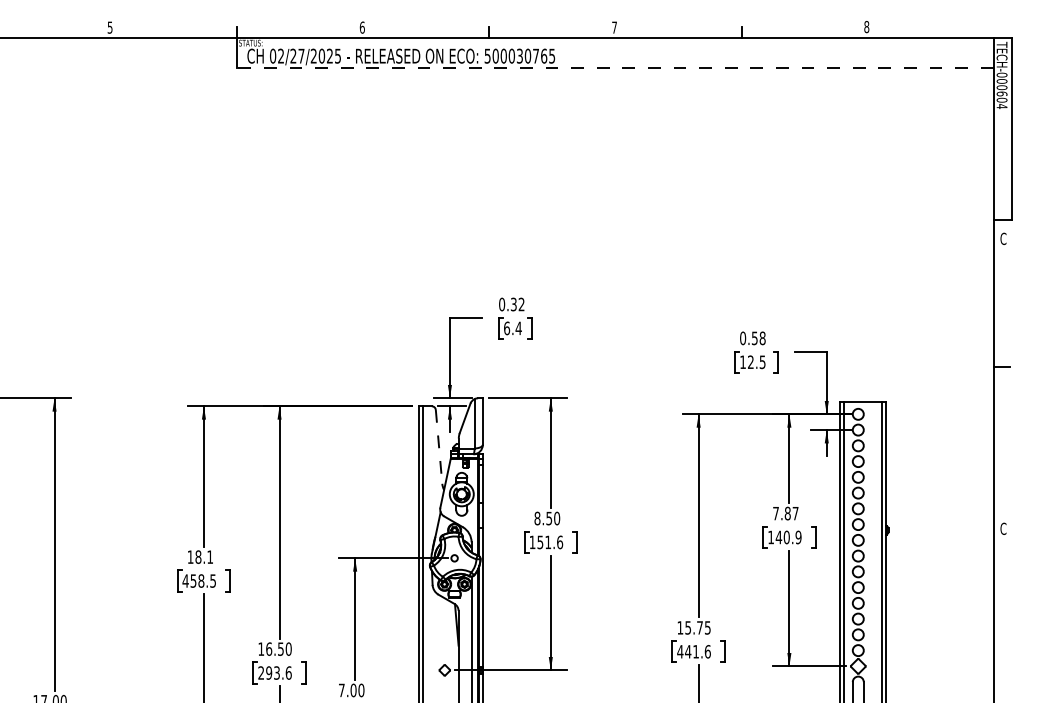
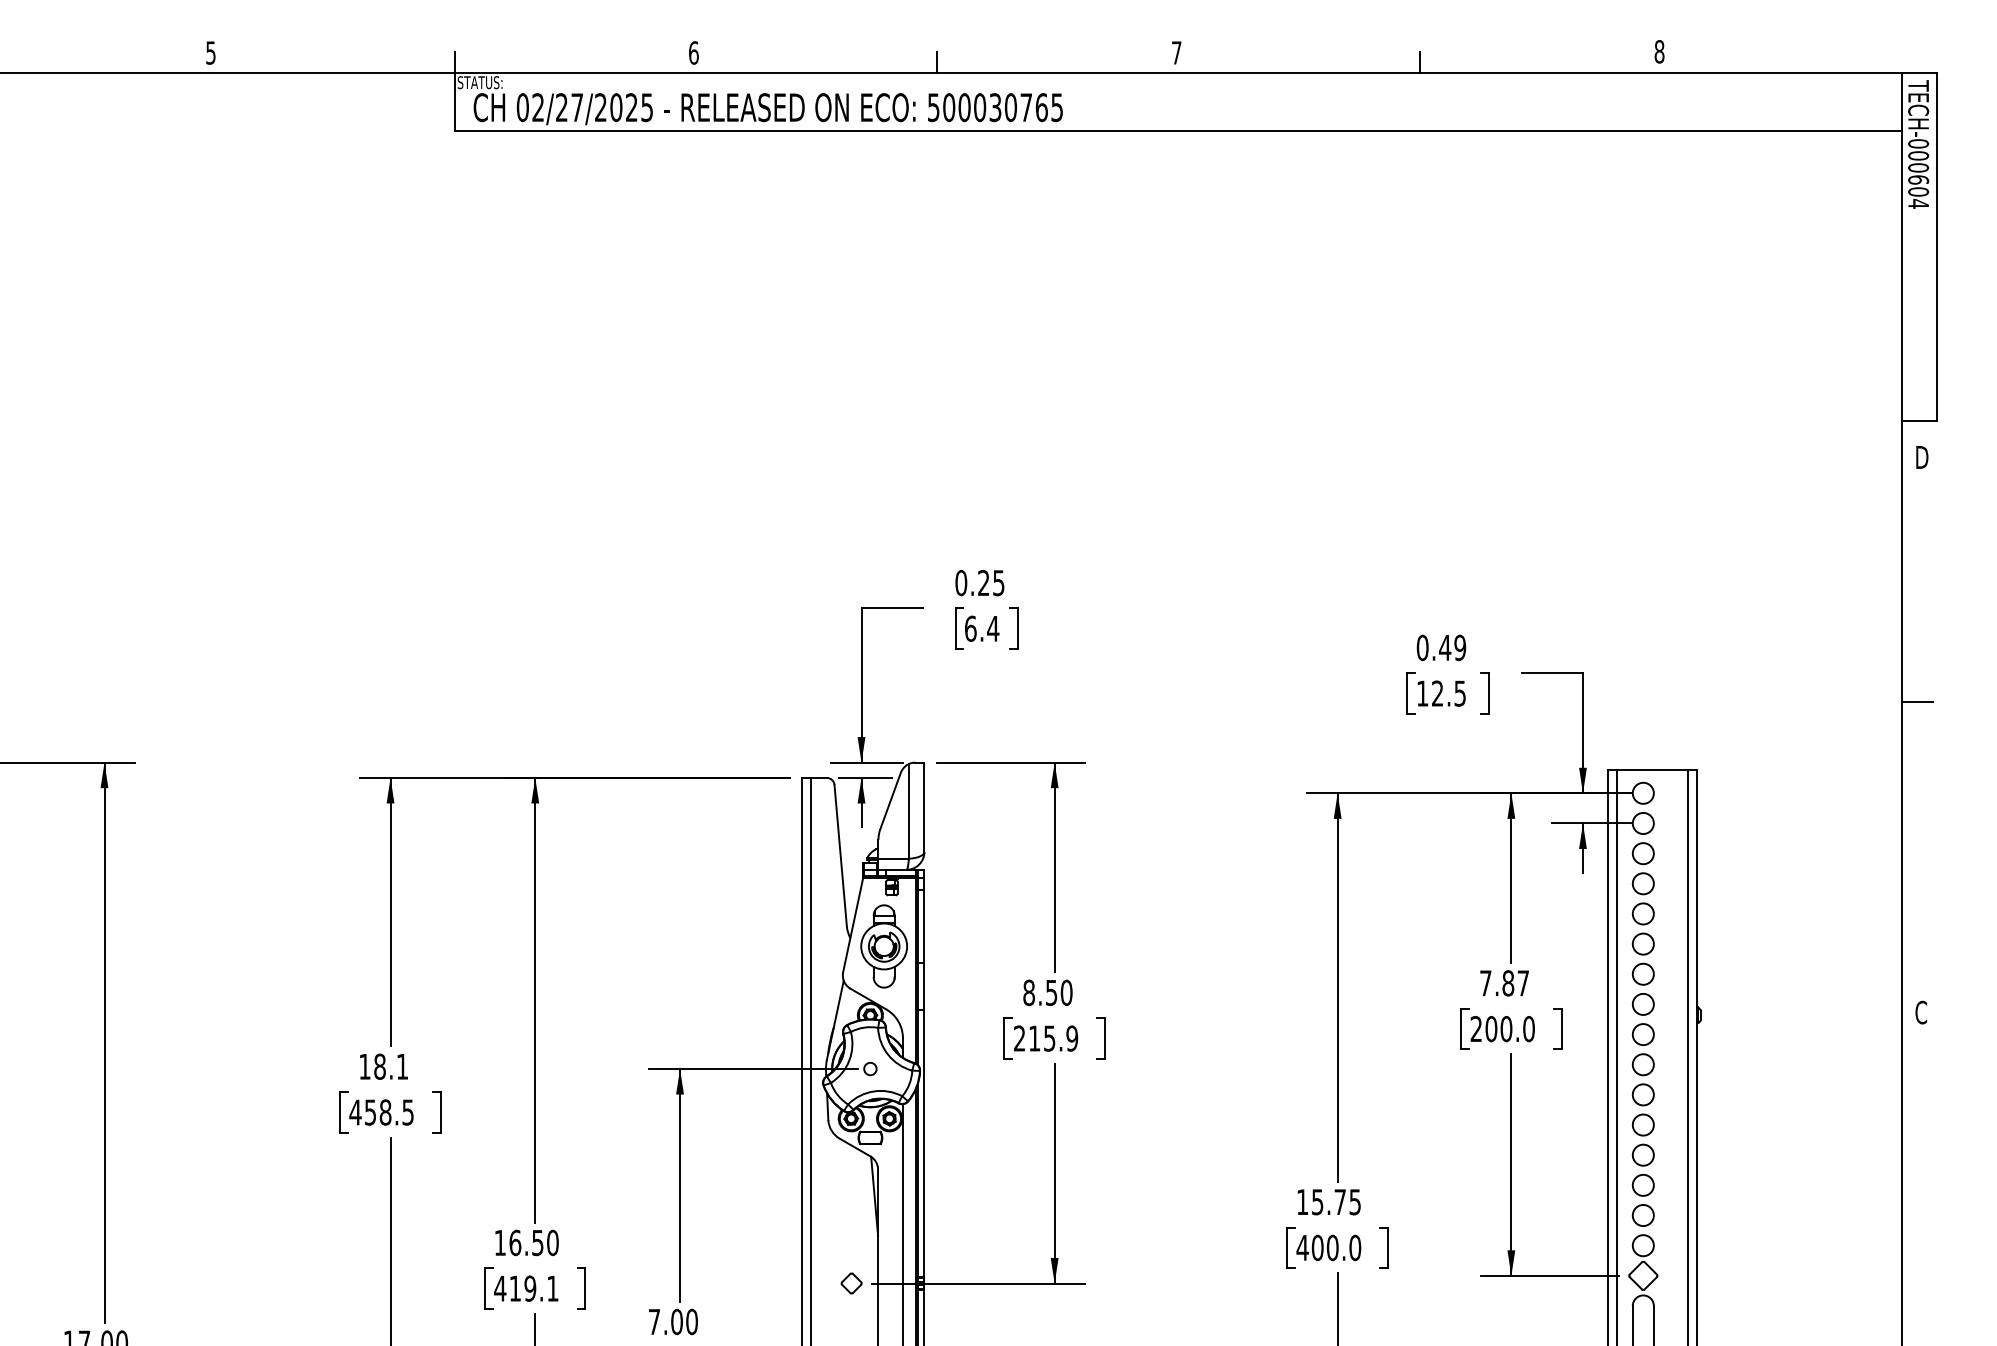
line: (615, 68) -> (1178, 131), dashed -> solid
text: (1003, 238) -> (1921, 456), C -> D
text: (517, 304) -> (990, 583), 0.32 -> 0.25
text: (758, 338) -> (1452, 648), 0.58 -> 0.49
line: (439, 447) -> (841, 856), dashed -> solid
text: (784, 537) -> (1502, 1029), 140.9 -> 200.0
text: (546, 542) -> (1046, 1038), 151.6 -> 215.9
text: (697, 651) -> (1335, 1247), 441.6 -> 400.0
text: (274, 672) -> (525, 1287), 293.6 -> 419.1

